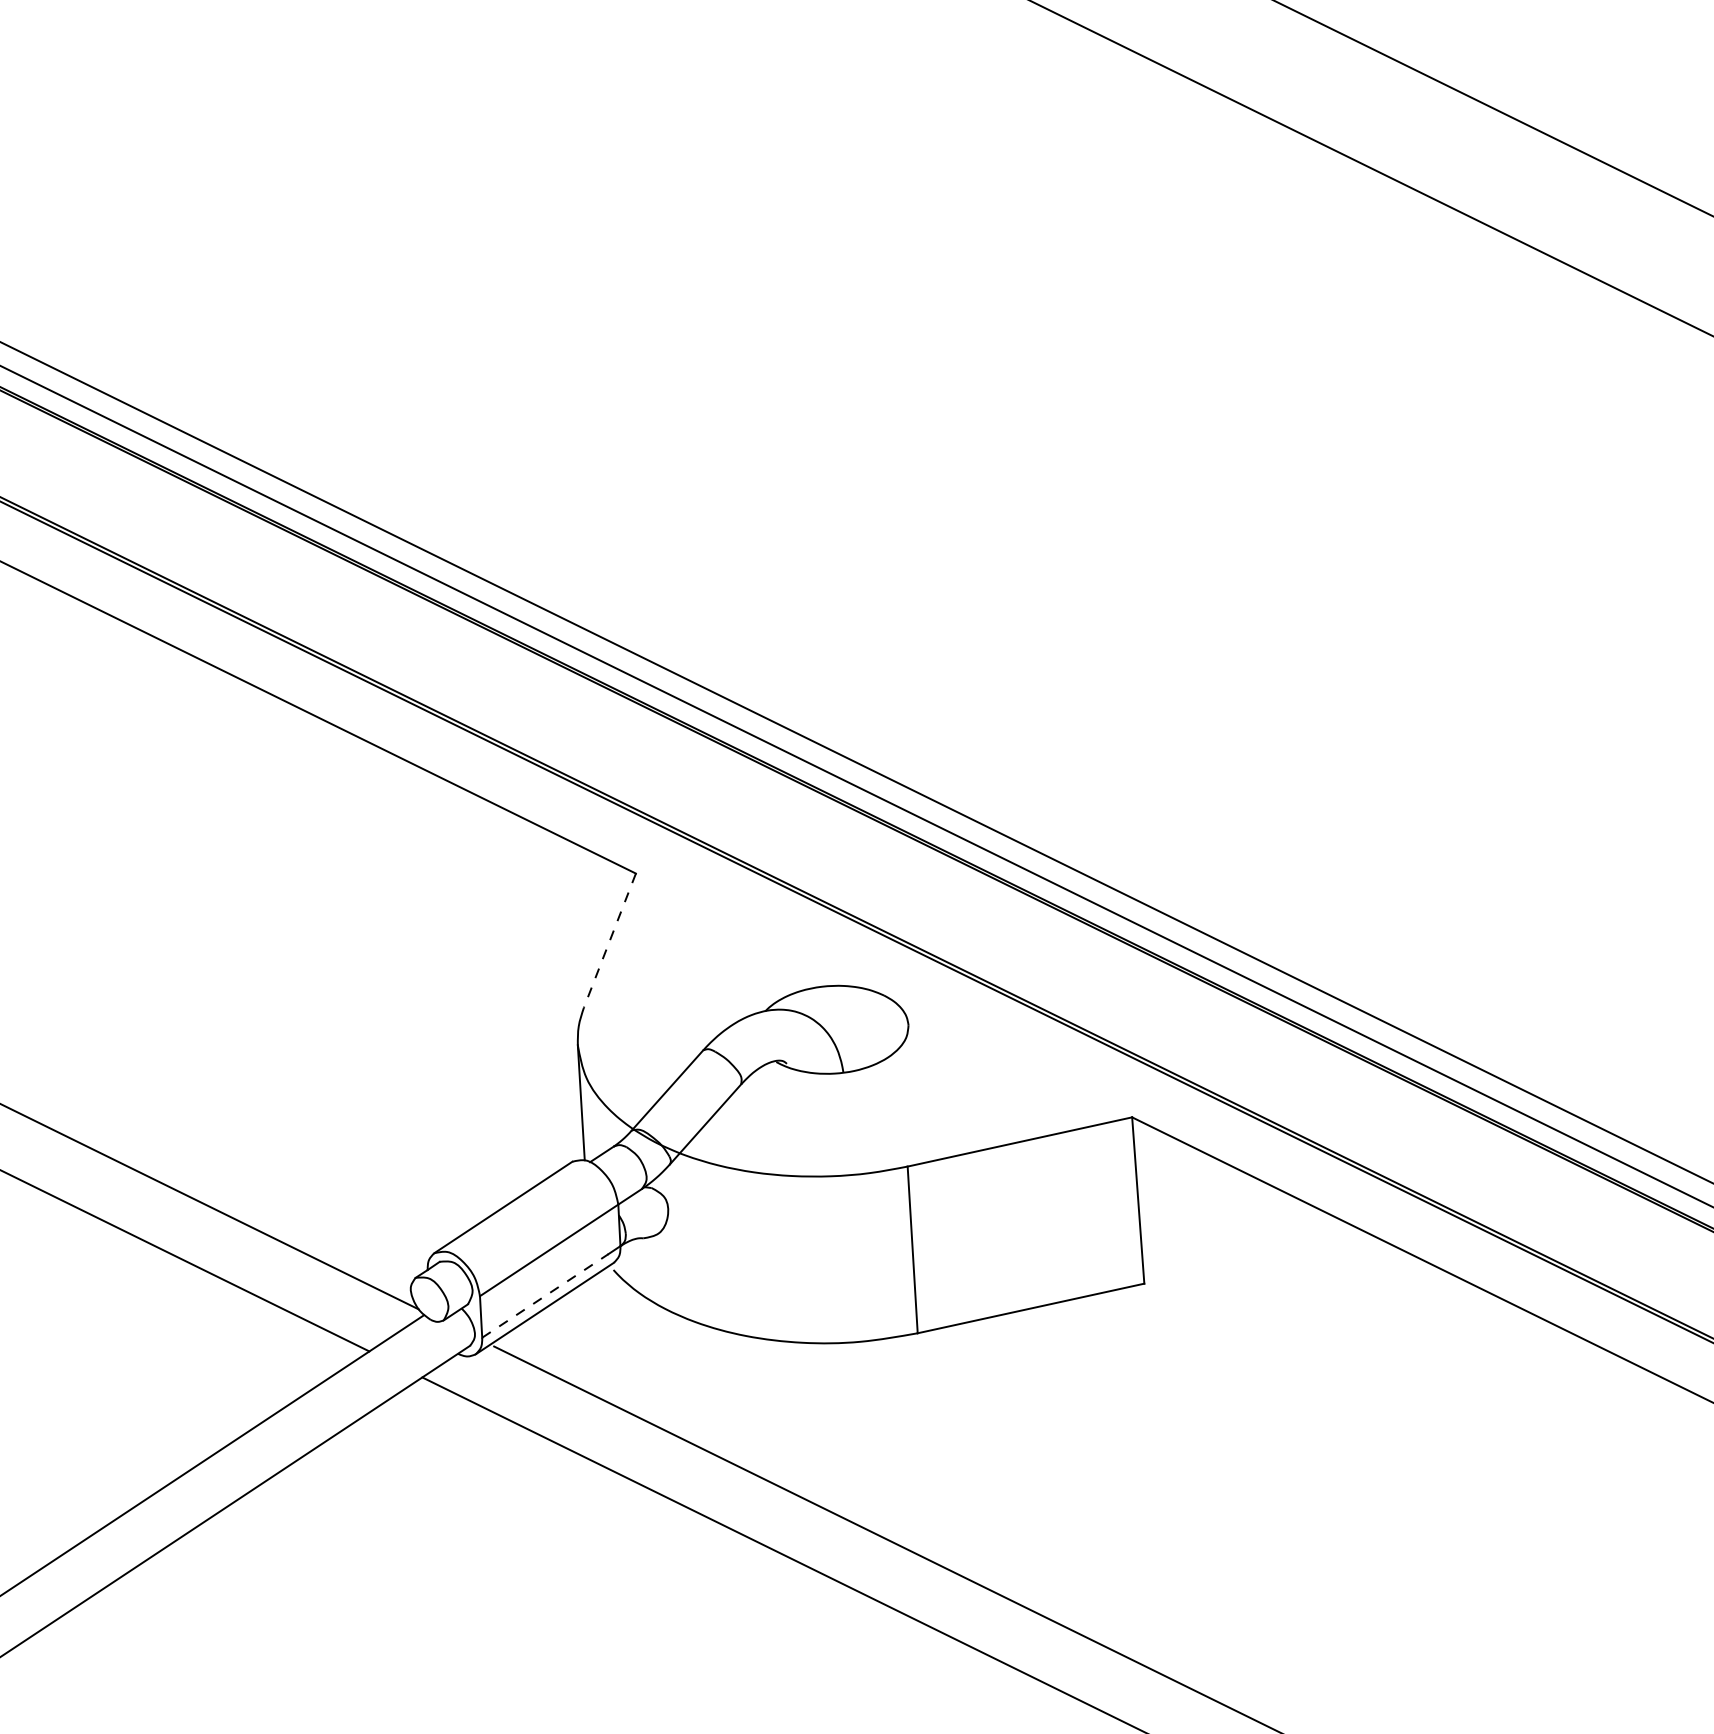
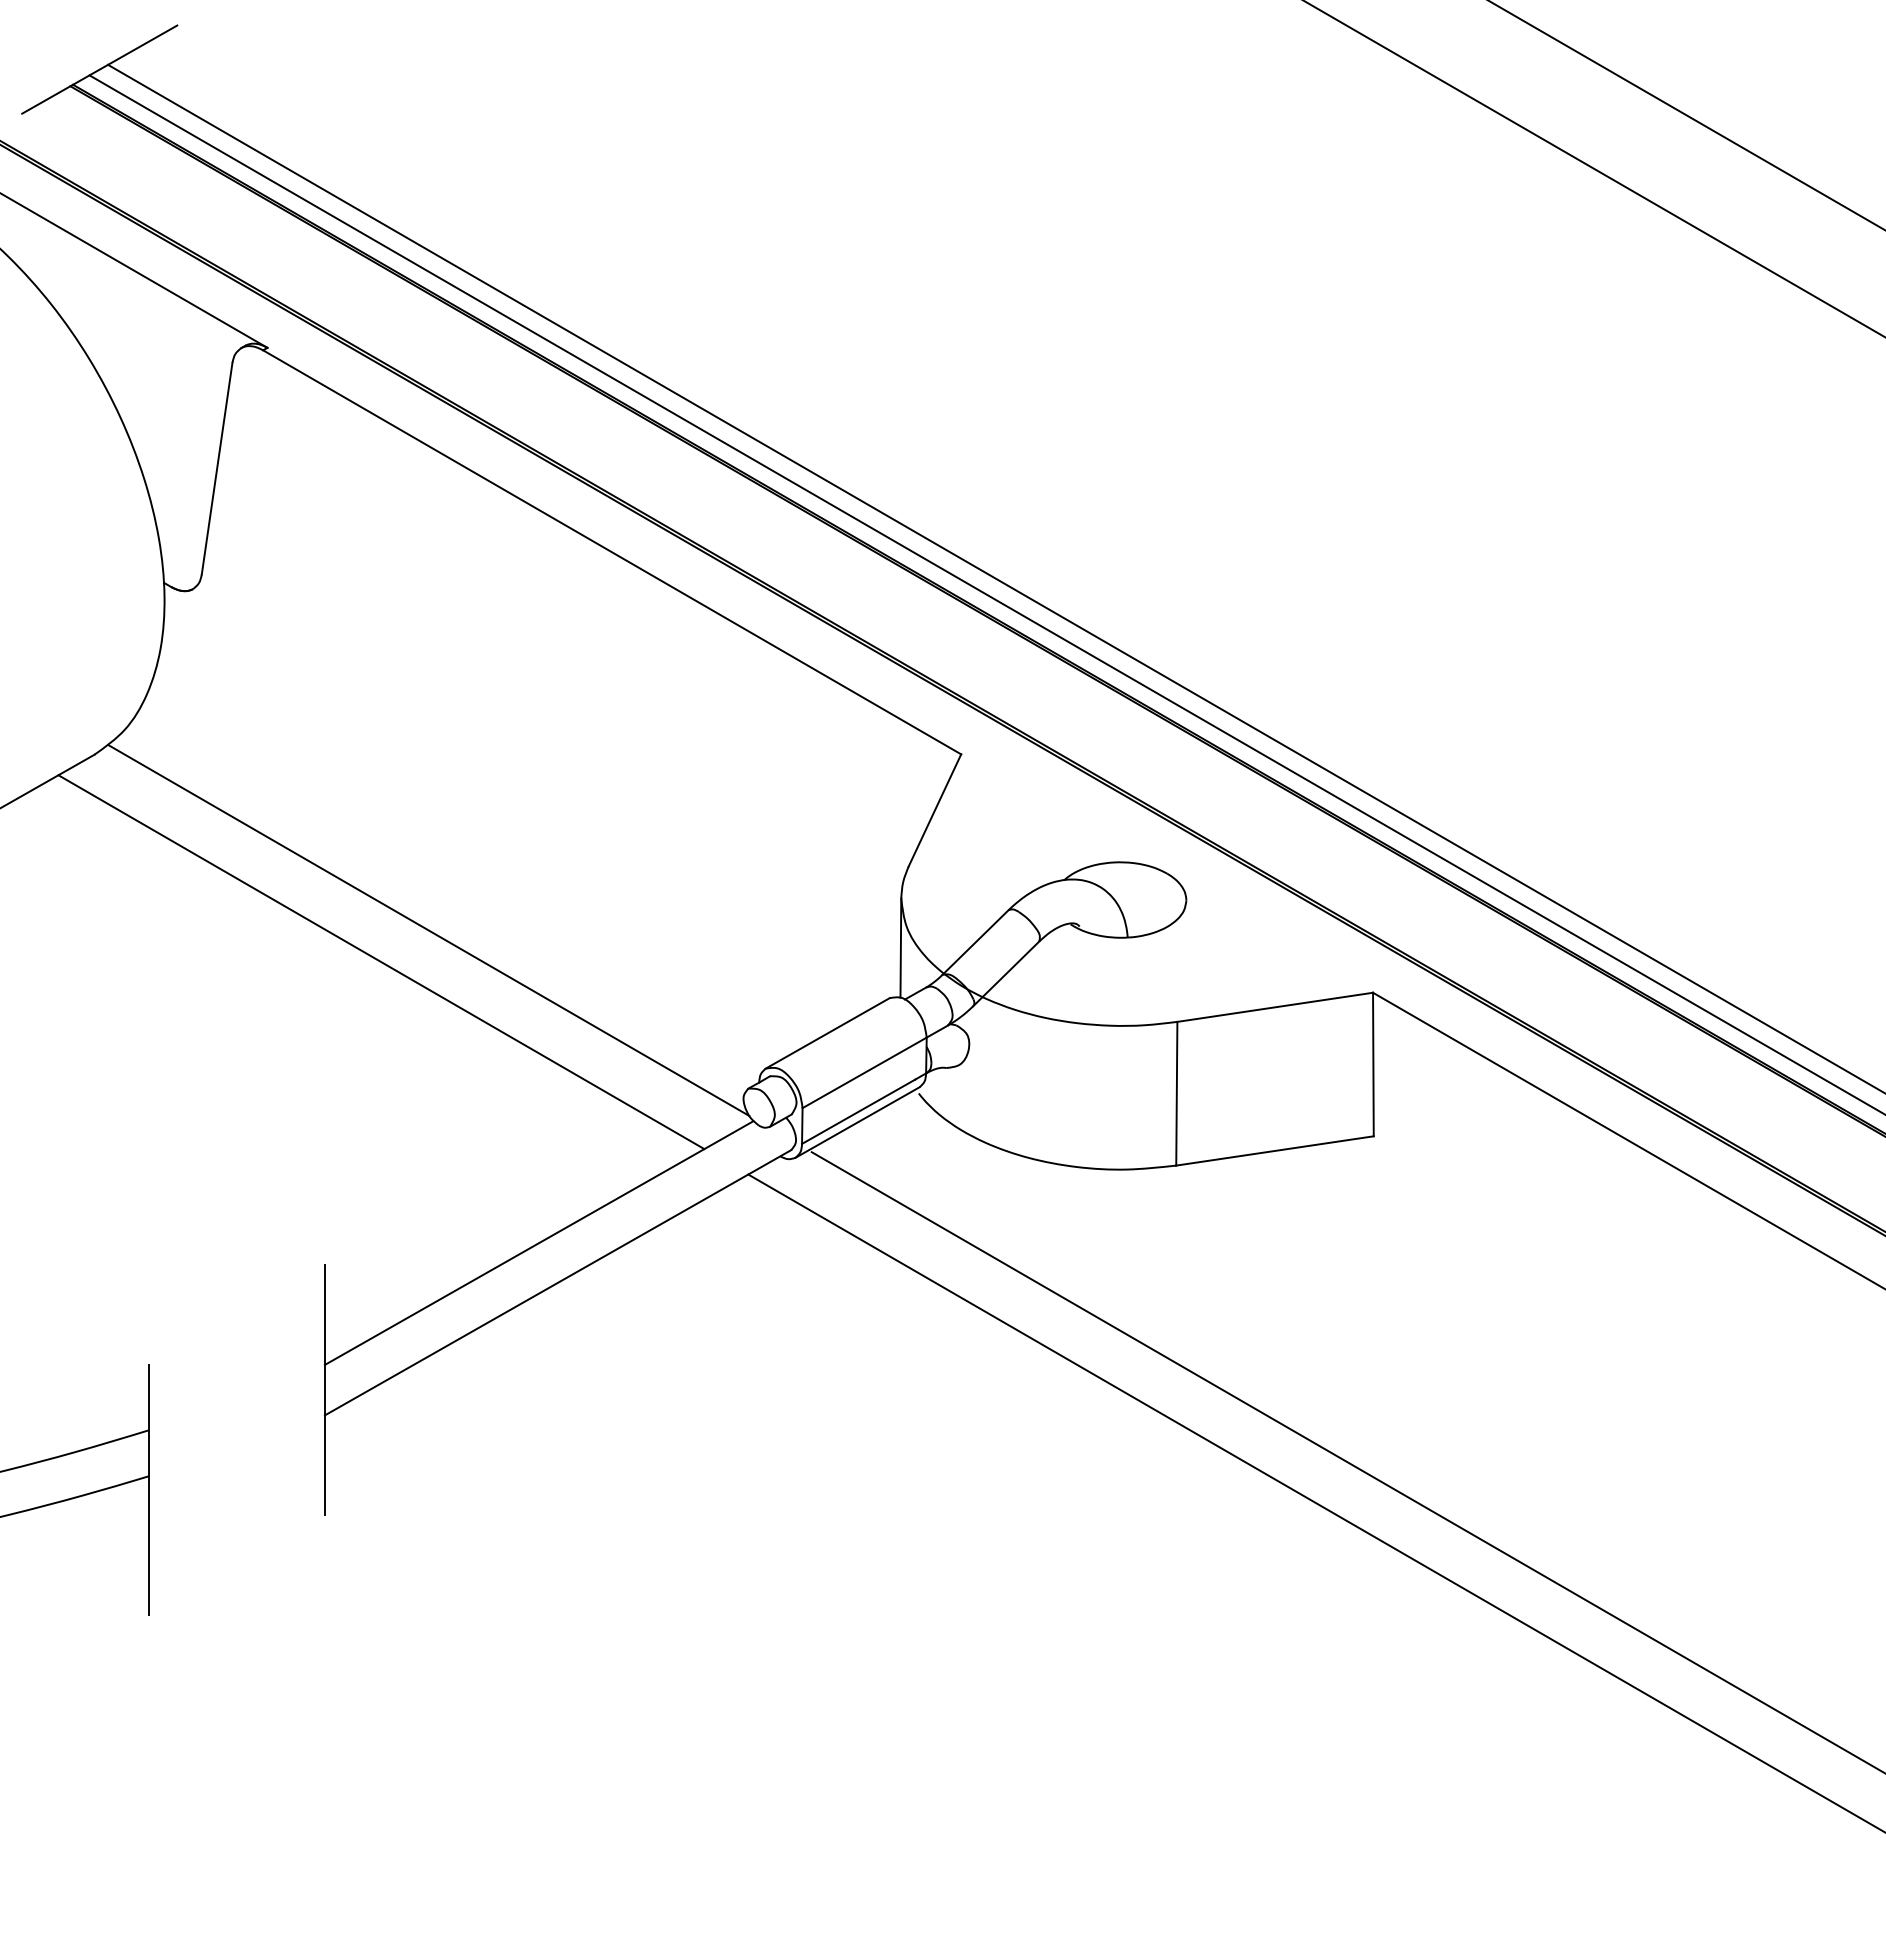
line: (609, 940) -> (934, 810), dashed -> solid
line: (546, 1295) -> (859, 1111), dashed -> solid

